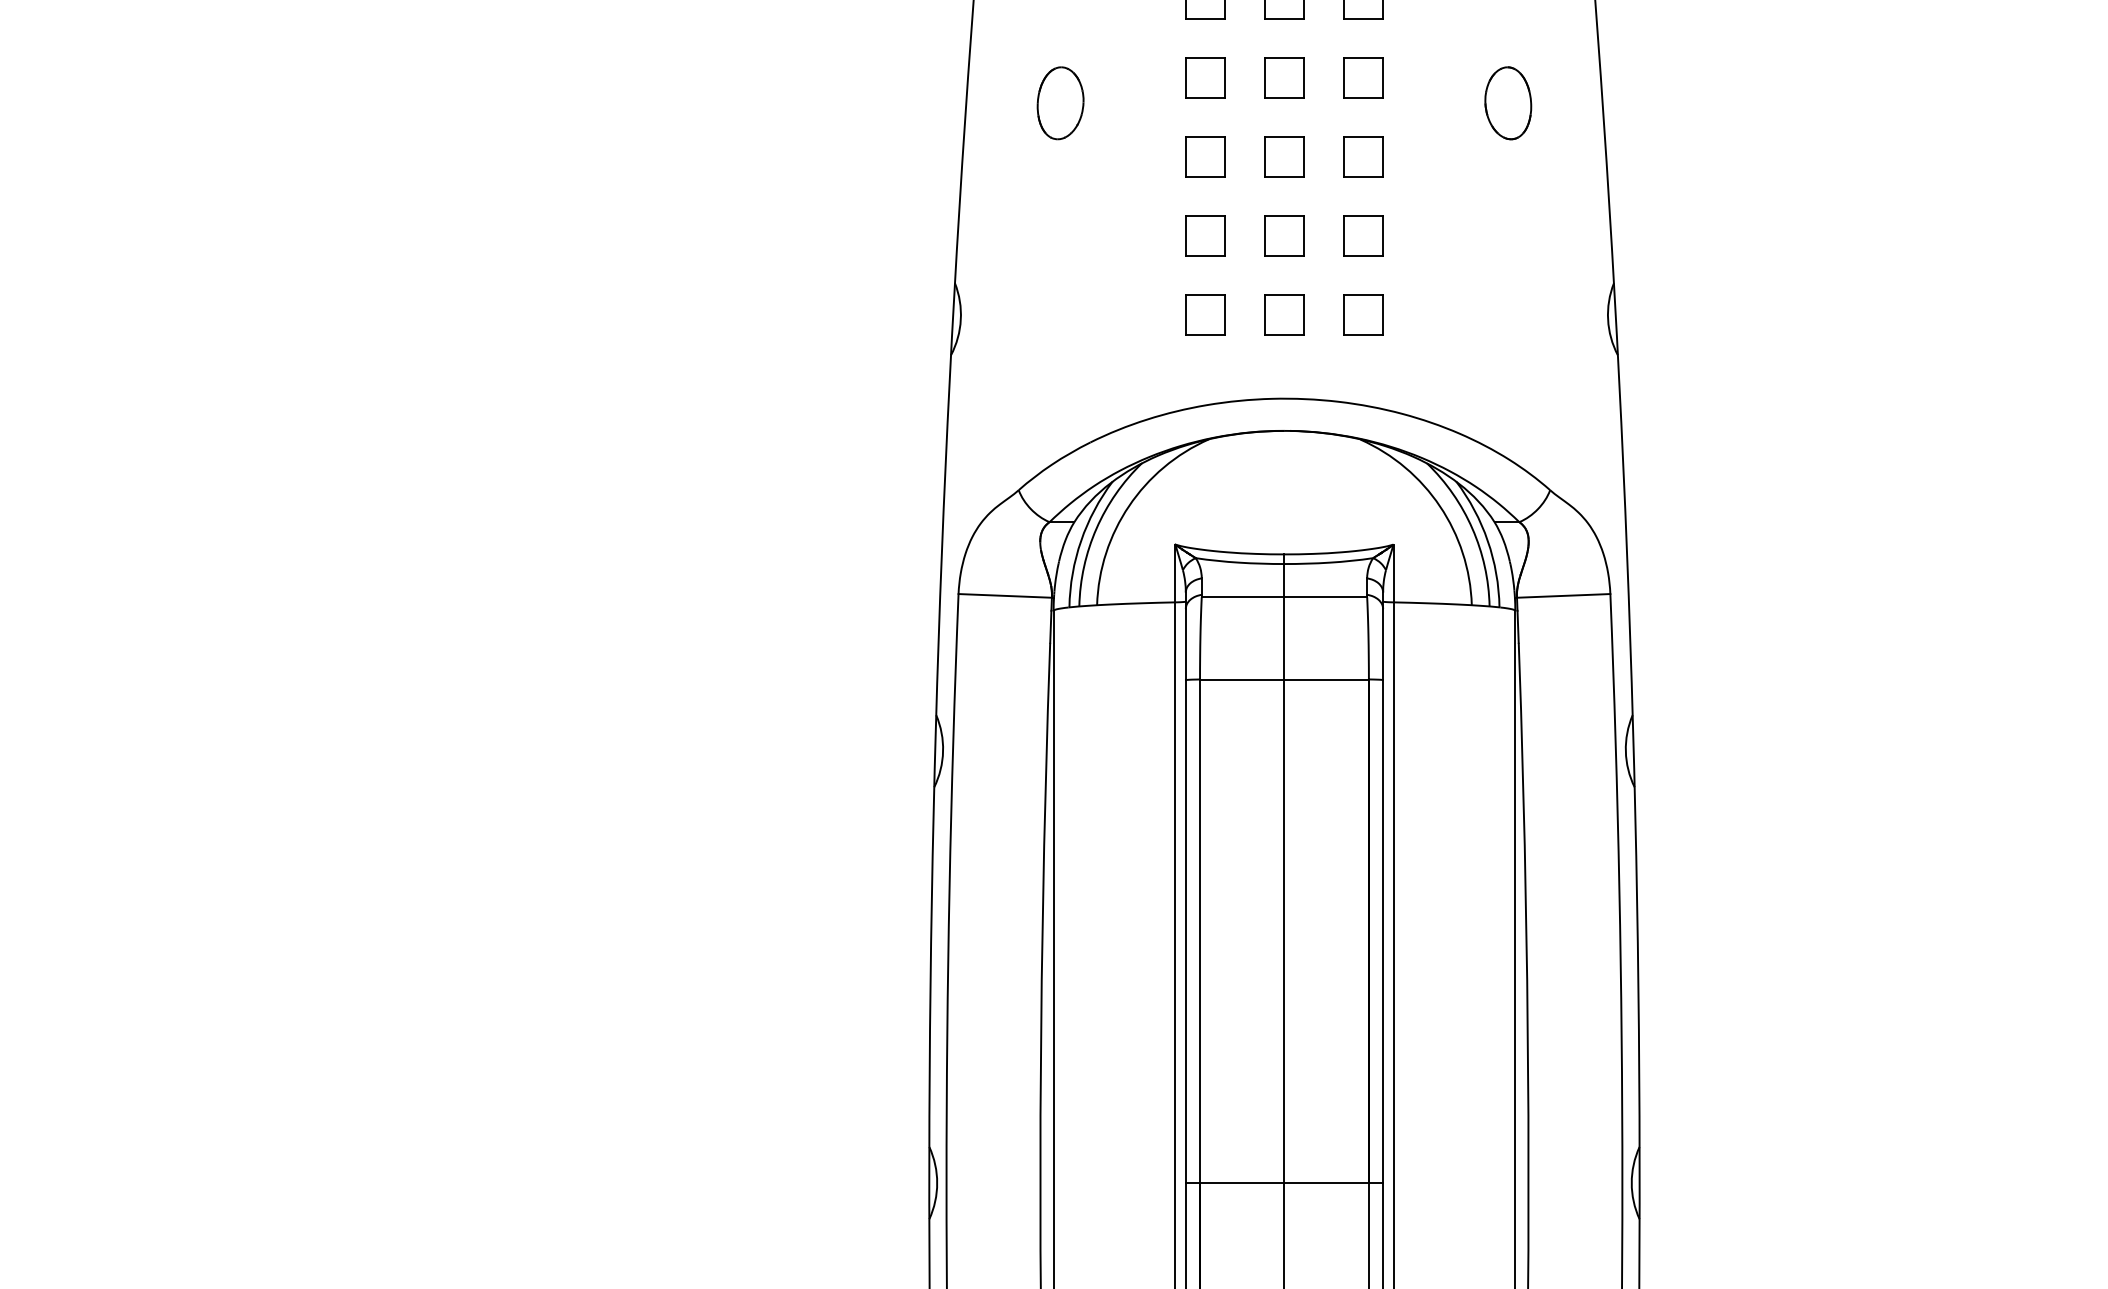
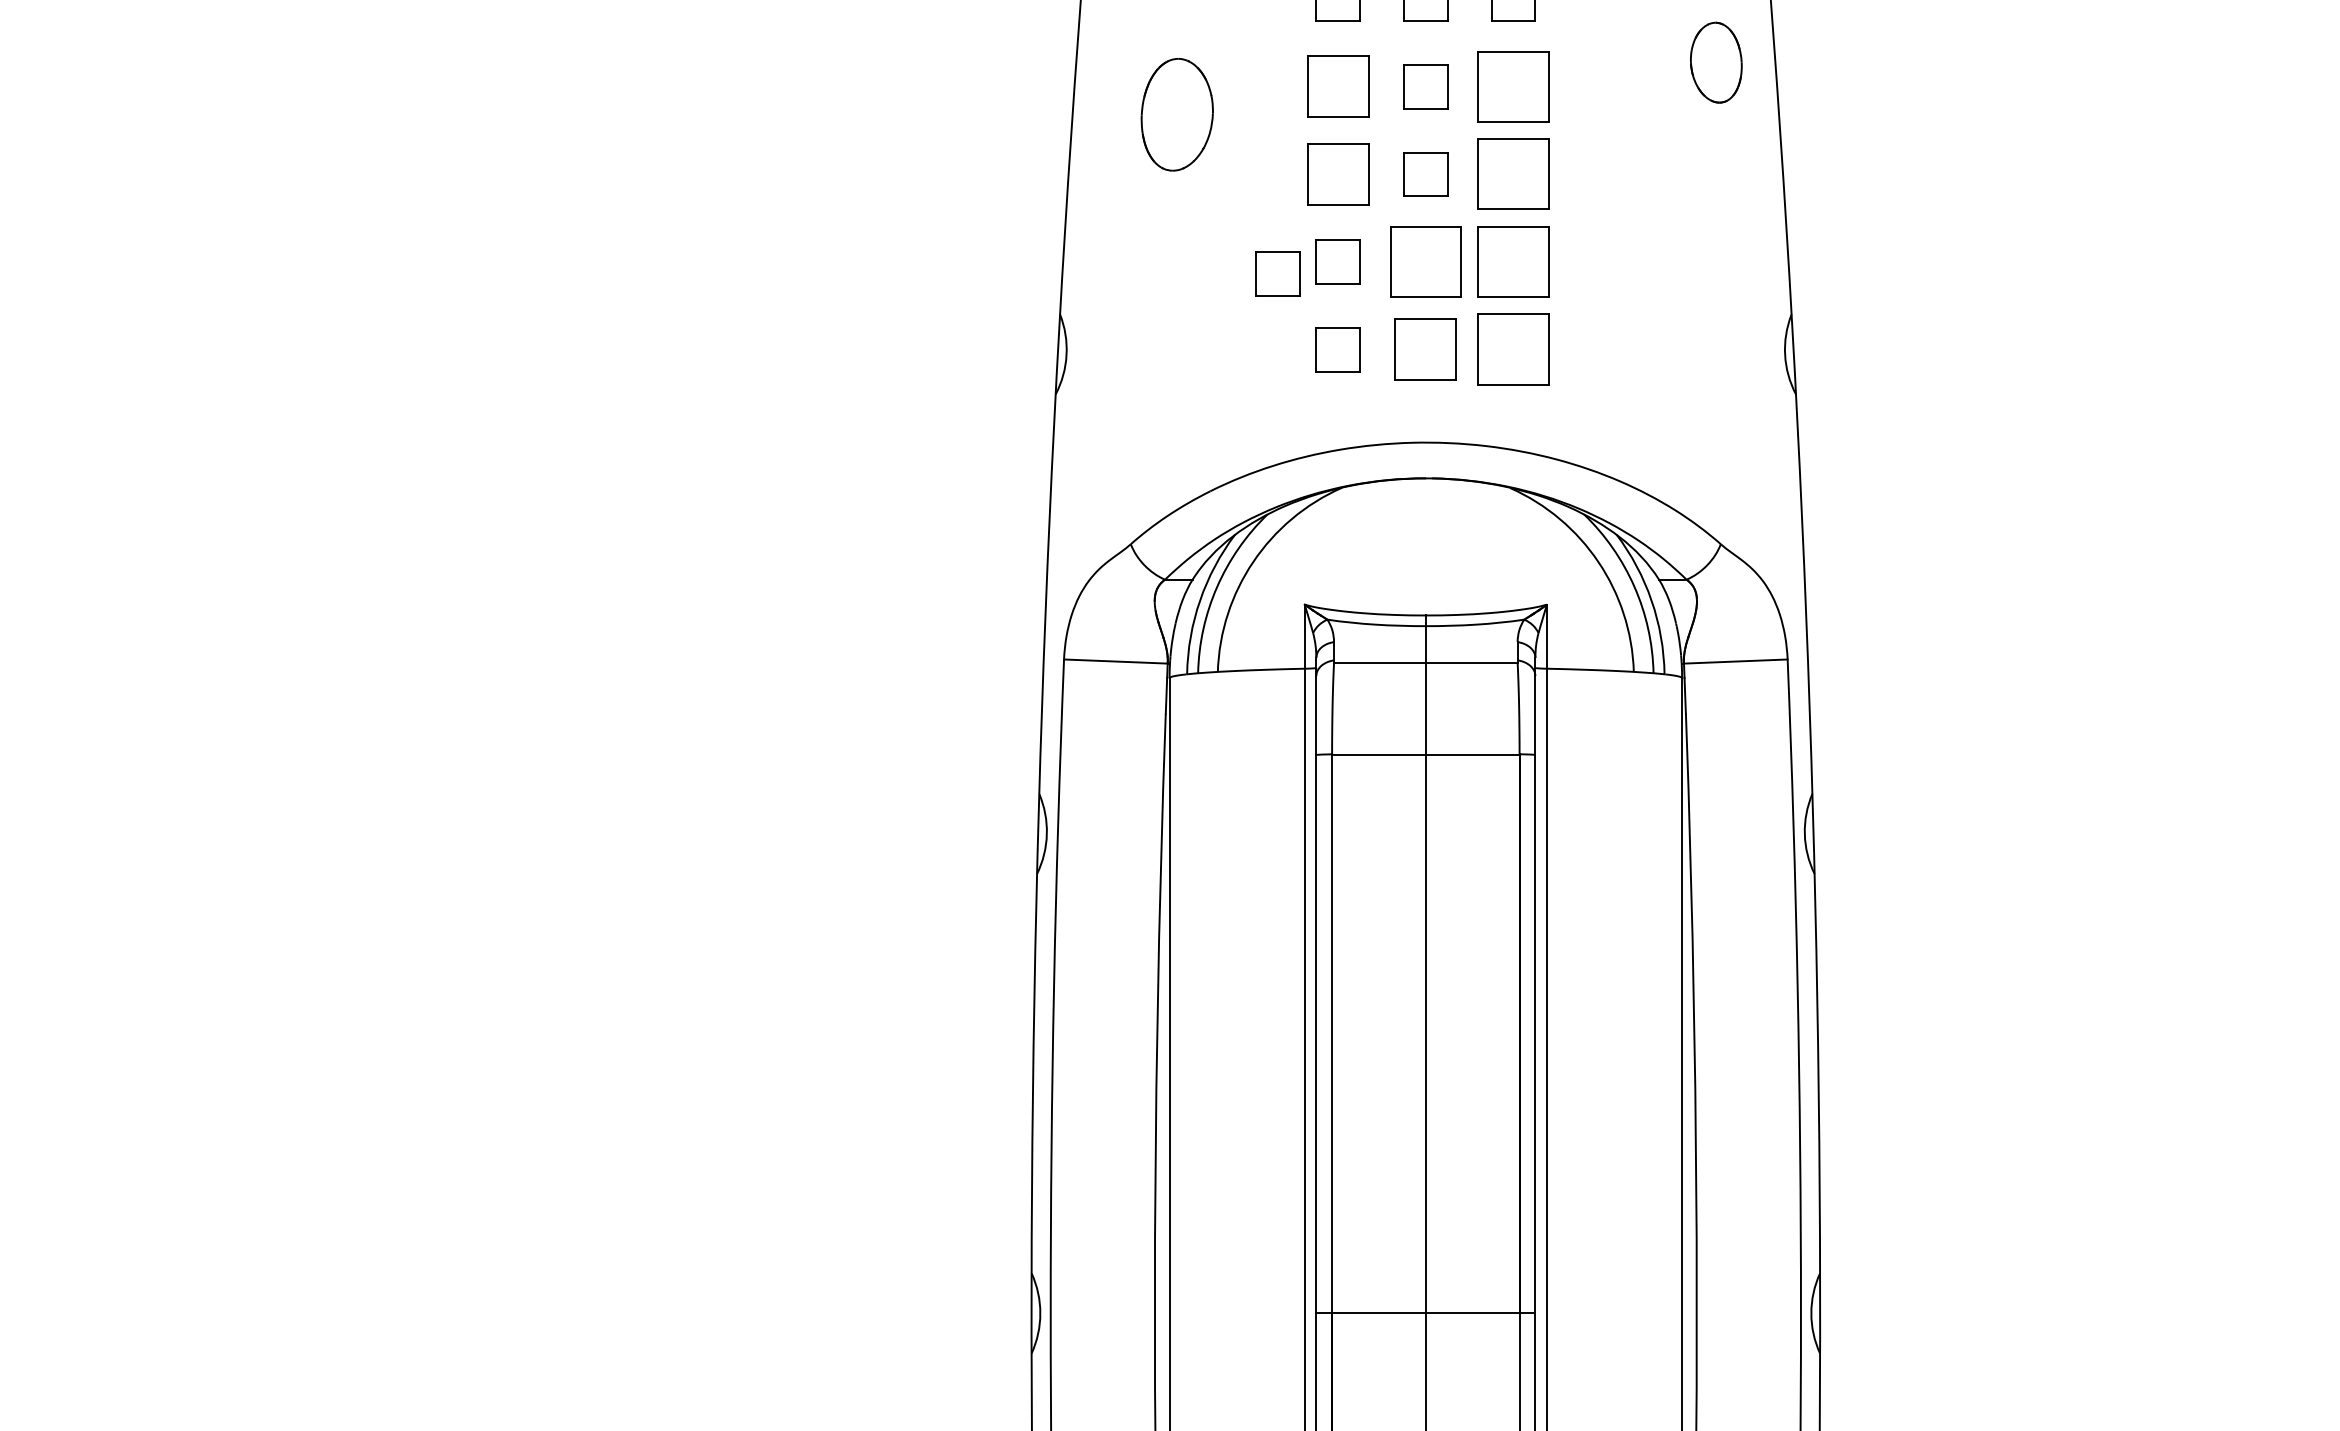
part: (1204, 77) -> (1337, 86), size x1.4
part: (1363, 77) -> (1513, 86), size x1.6
part: (1060, 103) -> (1177, 114), size x1.4
part: (1508, 103) -> (1716, 62), moved
part: (1204, 157) -> (1337, 174), size x1.4
part: (1363, 157) -> (1513, 174), size x1.6
part: (1284, 235) -> (1425, 261), size x1.6
part: (1363, 235) -> (1513, 261), size x1.6
part: (1150, 246) -> (1277, 273), added
part: (1284, 314) -> (1425, 349), size x1.4
part: (1363, 314) -> (1513, 349), size x1.6

